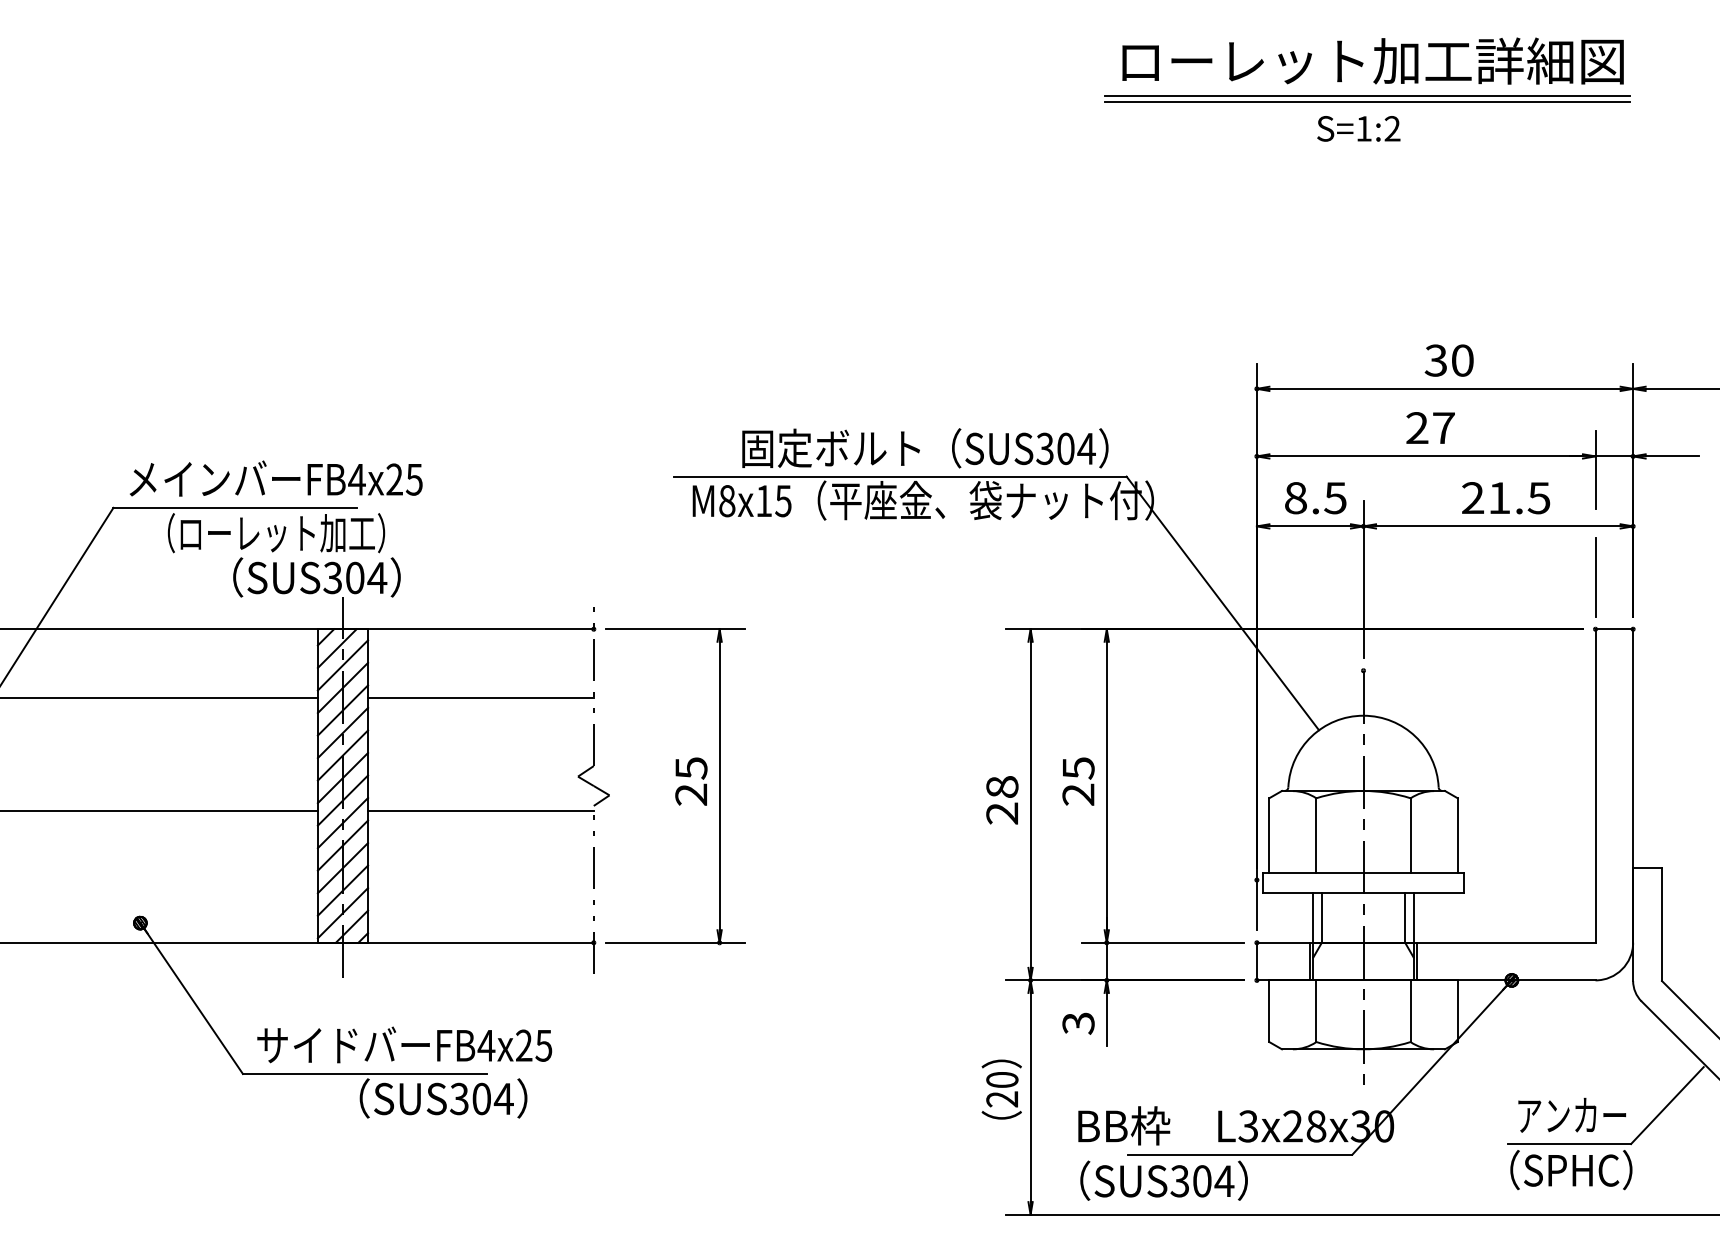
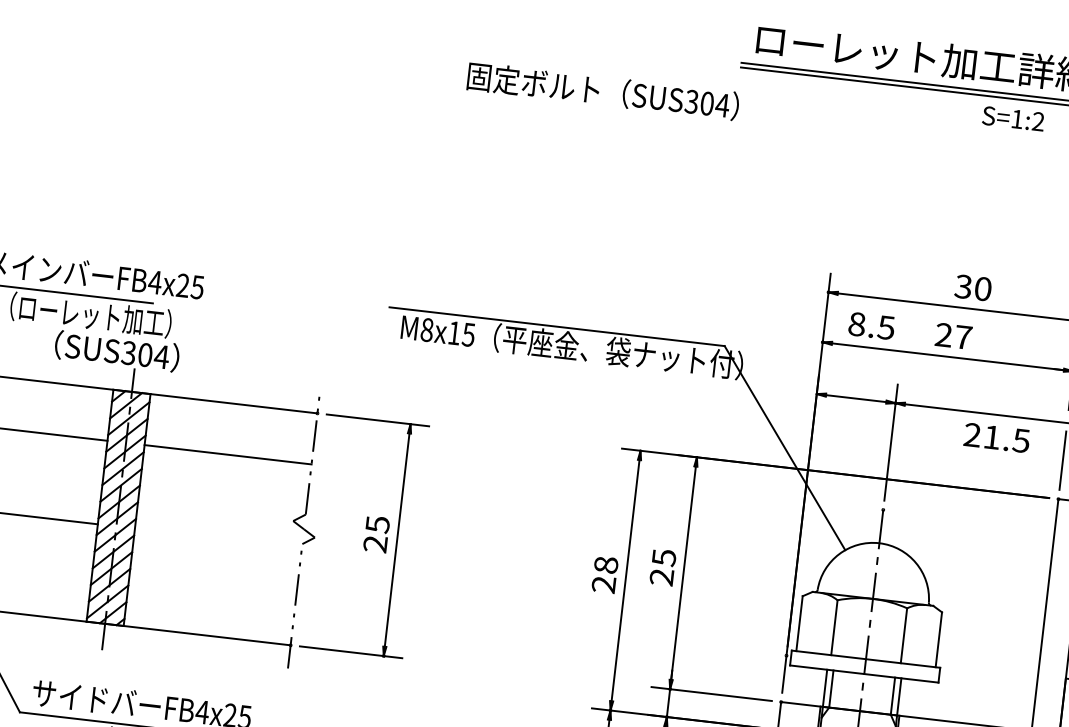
text: (1358, 128) -> (1013, 118), moved
text: (925, 448) -> (603, 91), moved
text: (1315, 498) -> (871, 326), moved
text: (1506, 498) -> (997, 438), moved
line: (480, 811) -> (218, 538), removed

